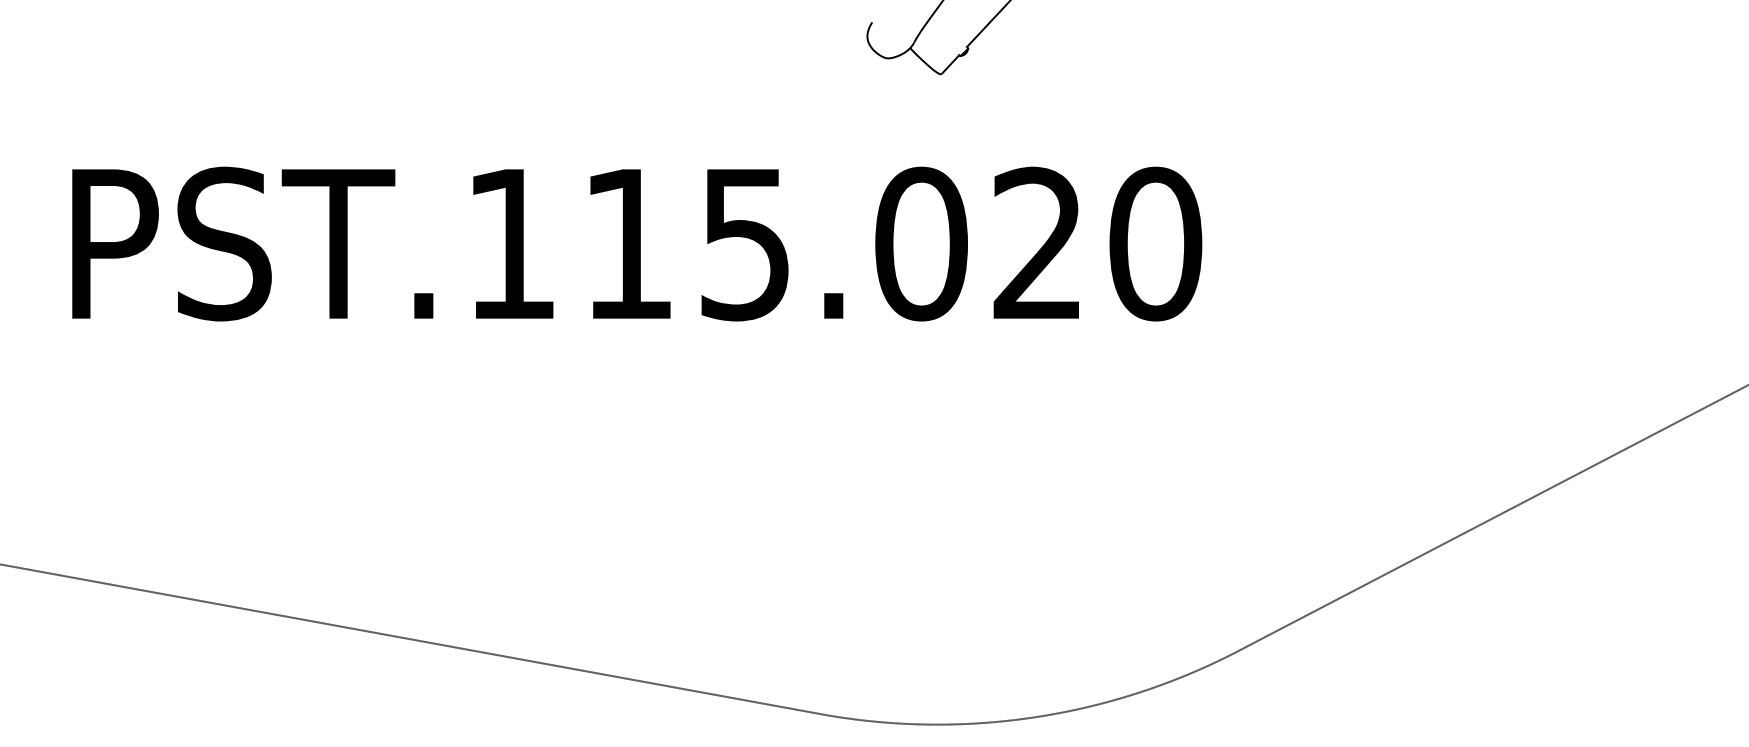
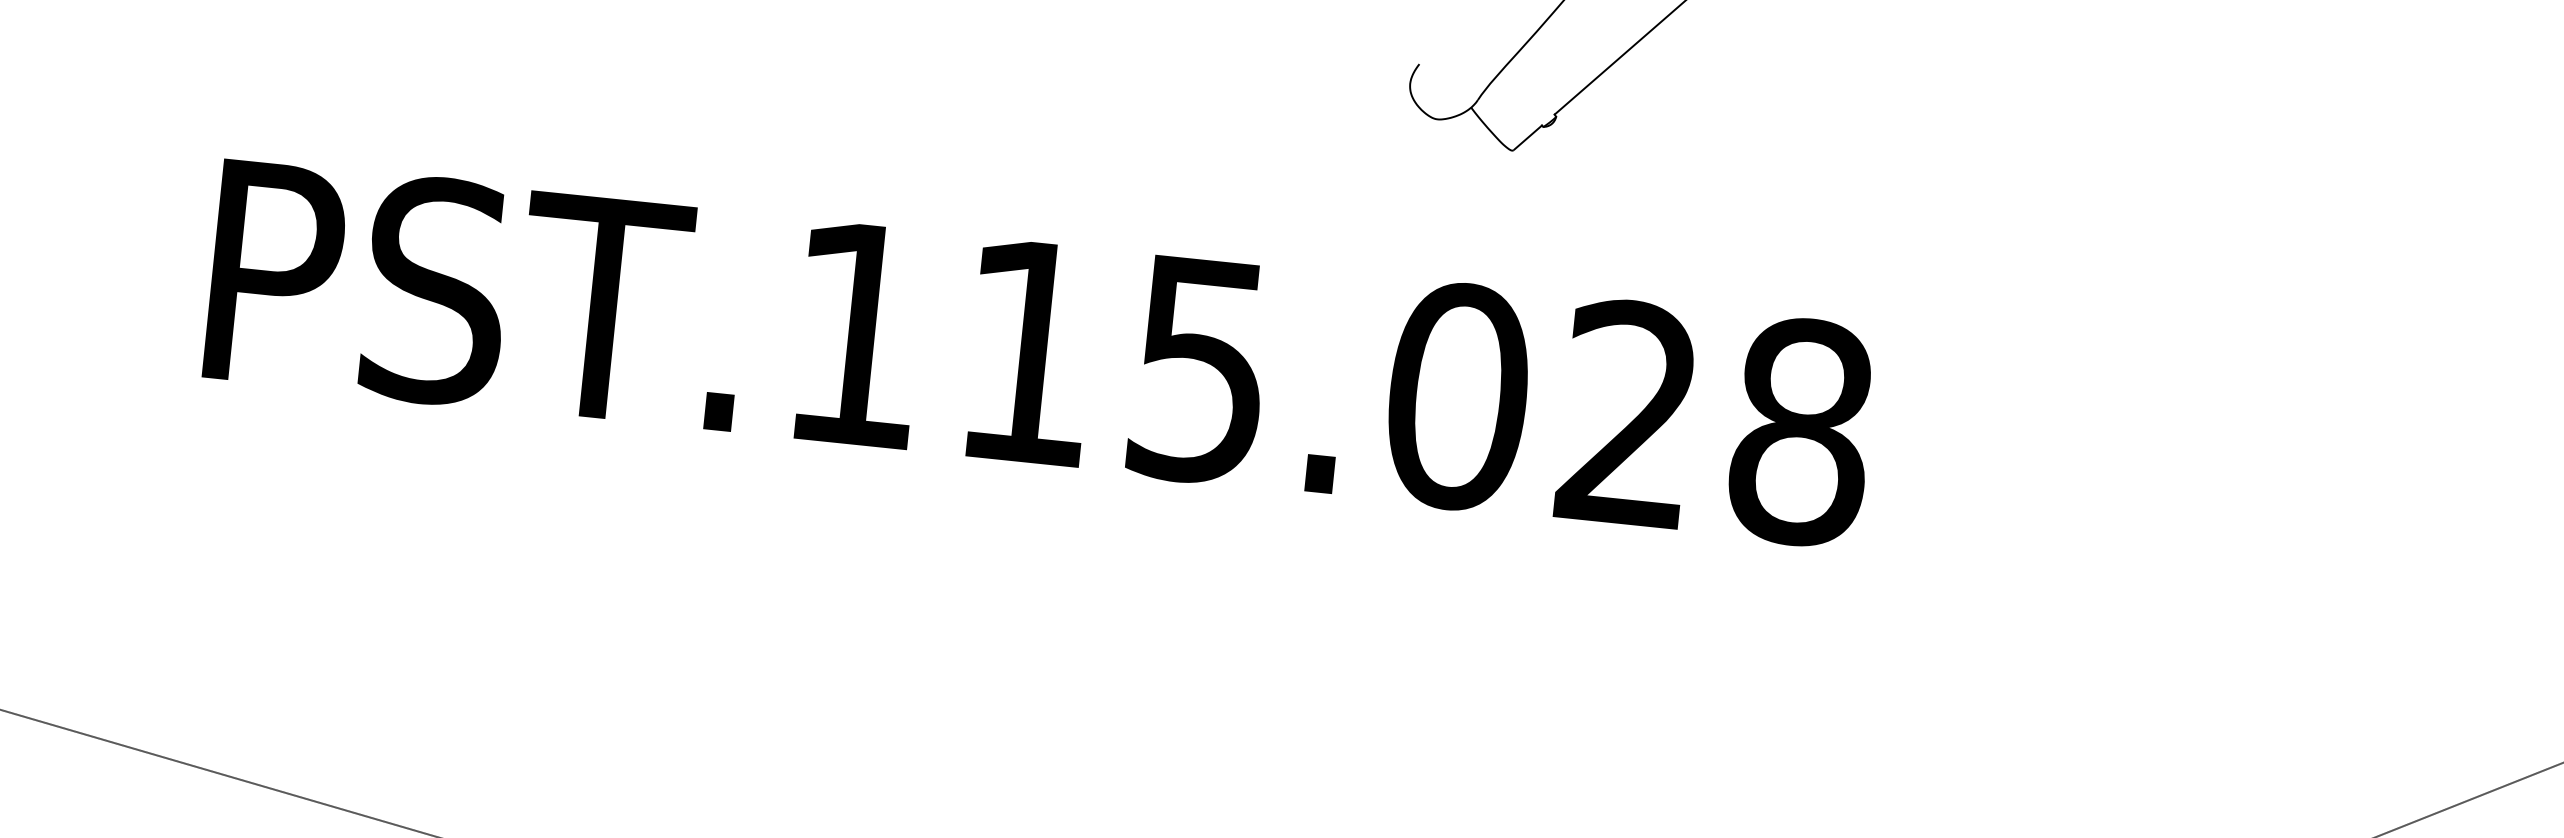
text: (1155, 243) -> (1801, 431), PST.115.020 -> PST.115.028

